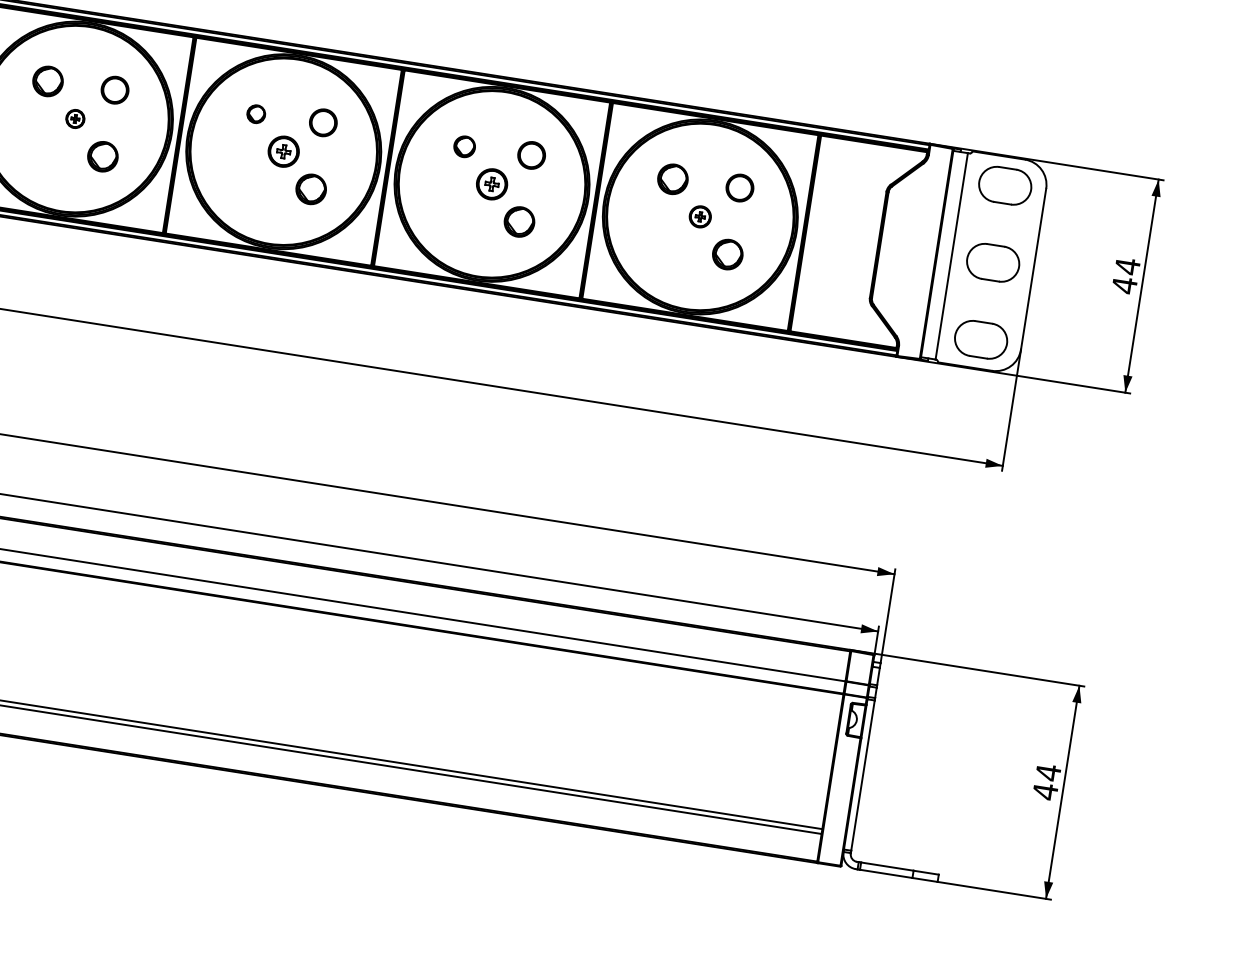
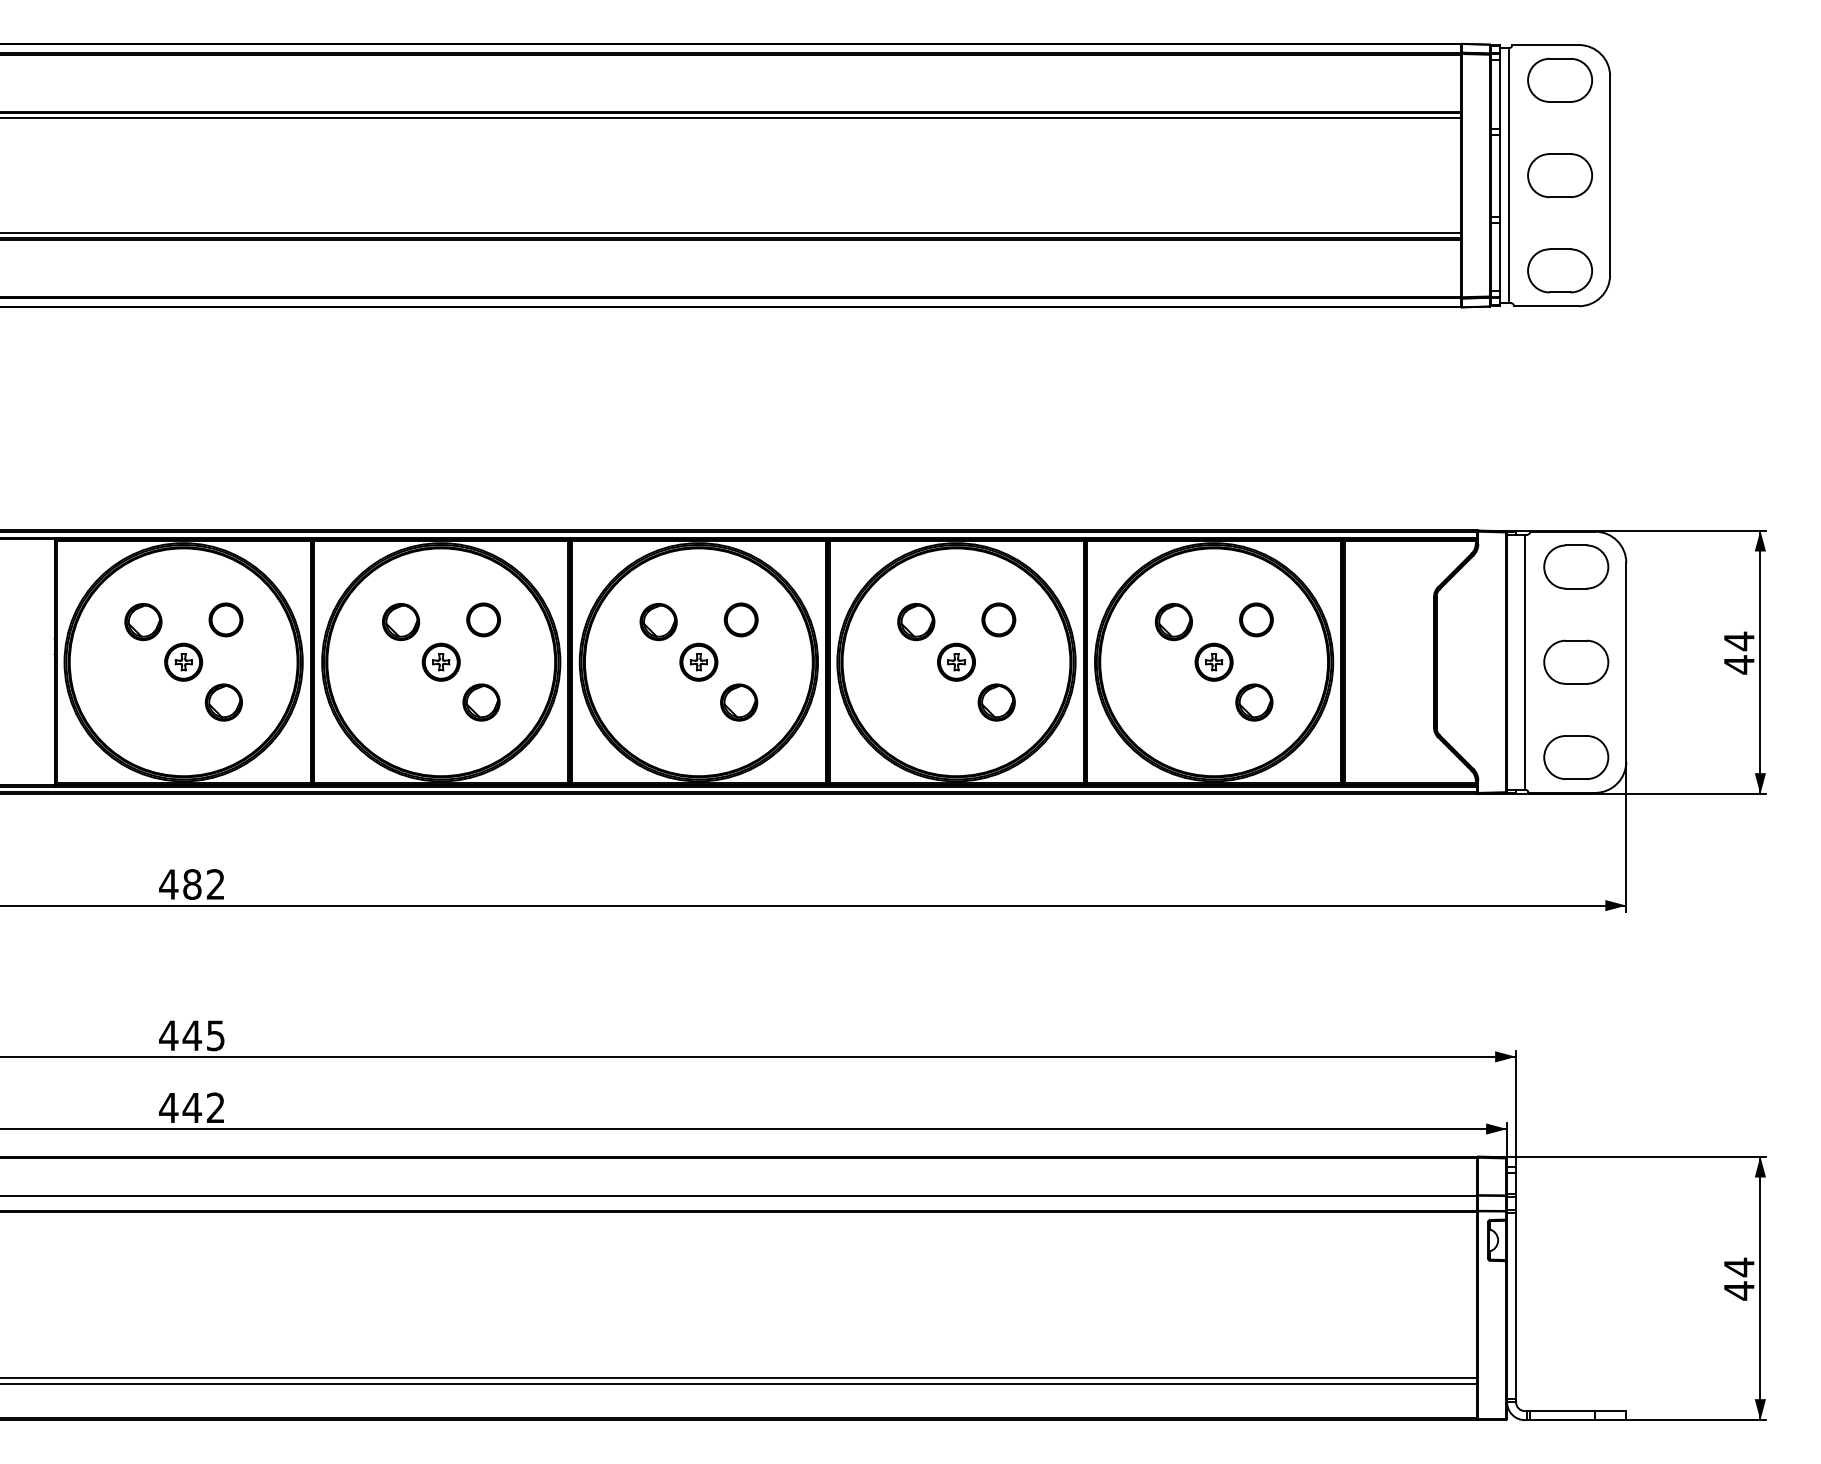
part: (256, 114) -> (658, 622), size x1.67
part: (74, 118) -> (440, 661), size x1.67
part: (464, 147) -> (916, 622), size x1.43
part: (699, 216) -> (1213, 661), size x1.43

